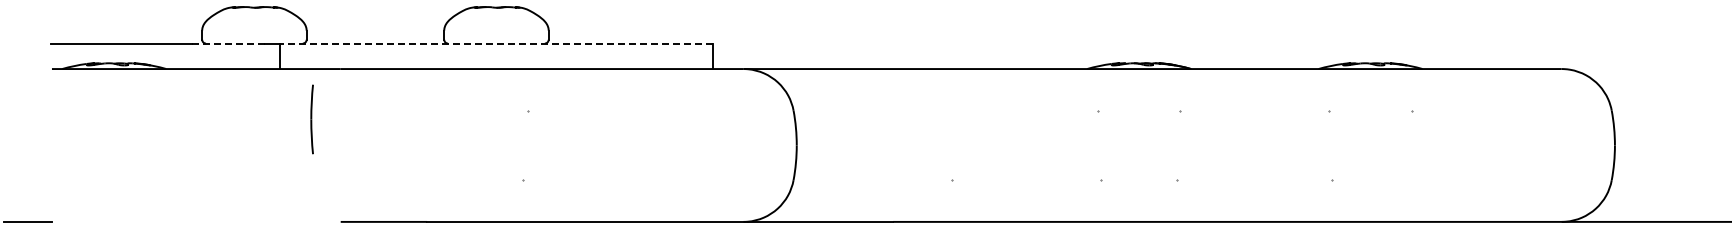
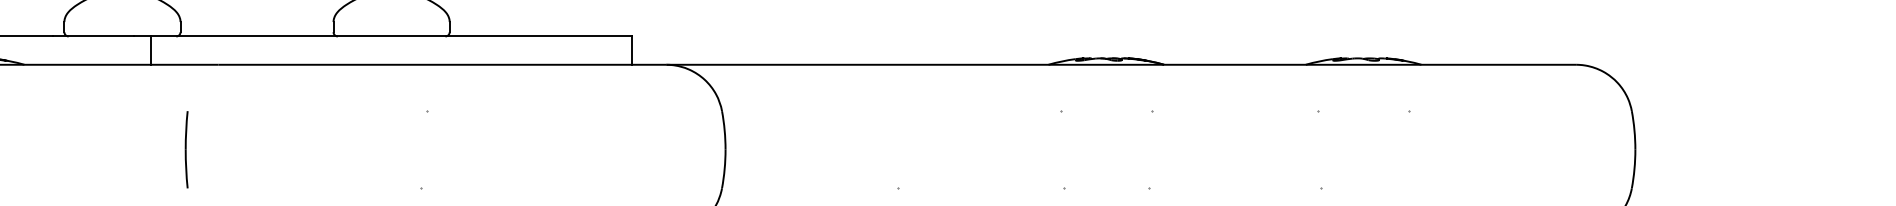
line: (228, 43) -> (93, 36), dashed -> solid
line: (496, 43) -> (391, 36), dashed -> solid
line: (311, 119) -> (185, 149), moved

